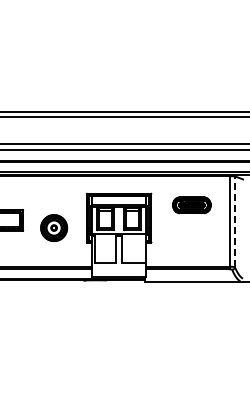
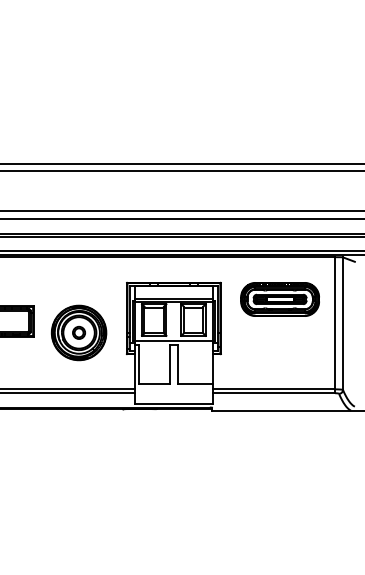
part: (191, 205) -> (279, 299), size x1.43
line: (234, 221) -> (342, 323), dashed -> solid
part: (53, 227) -> (78, 332), size x1.43

